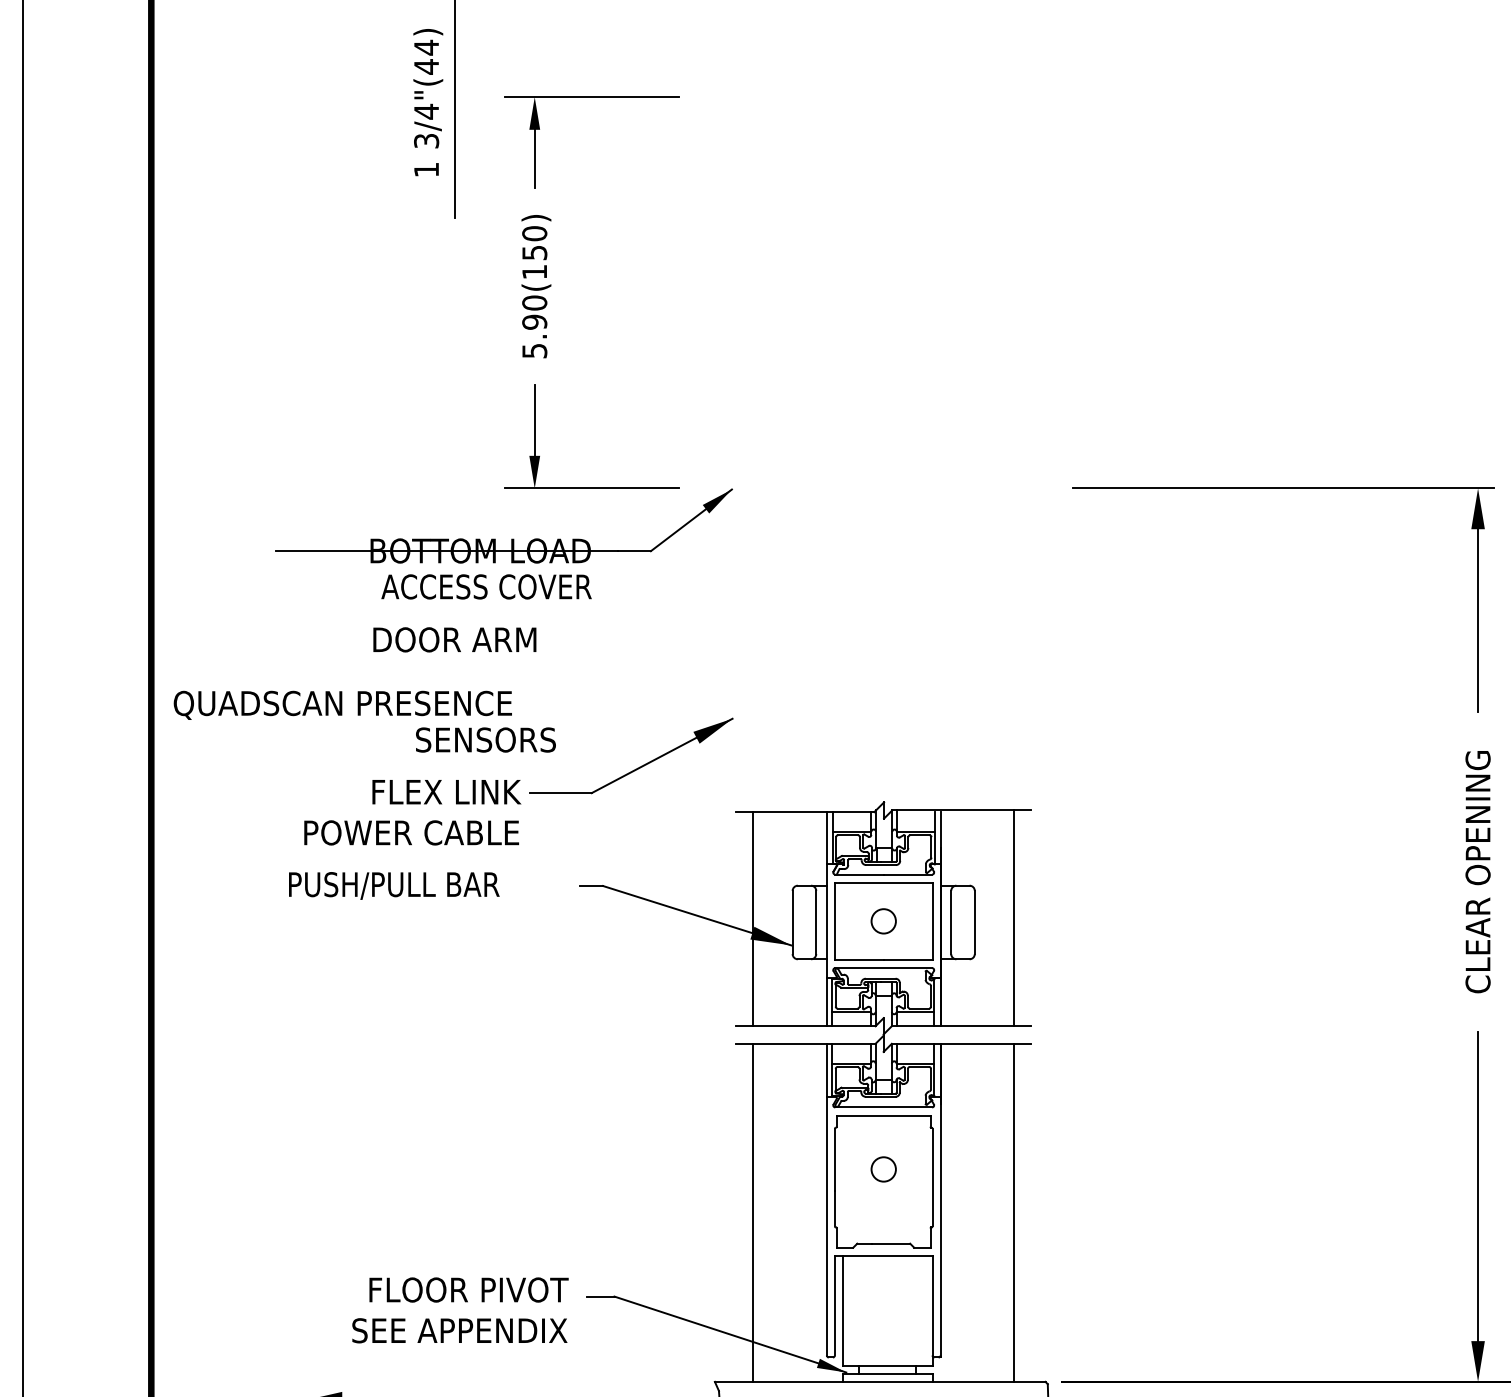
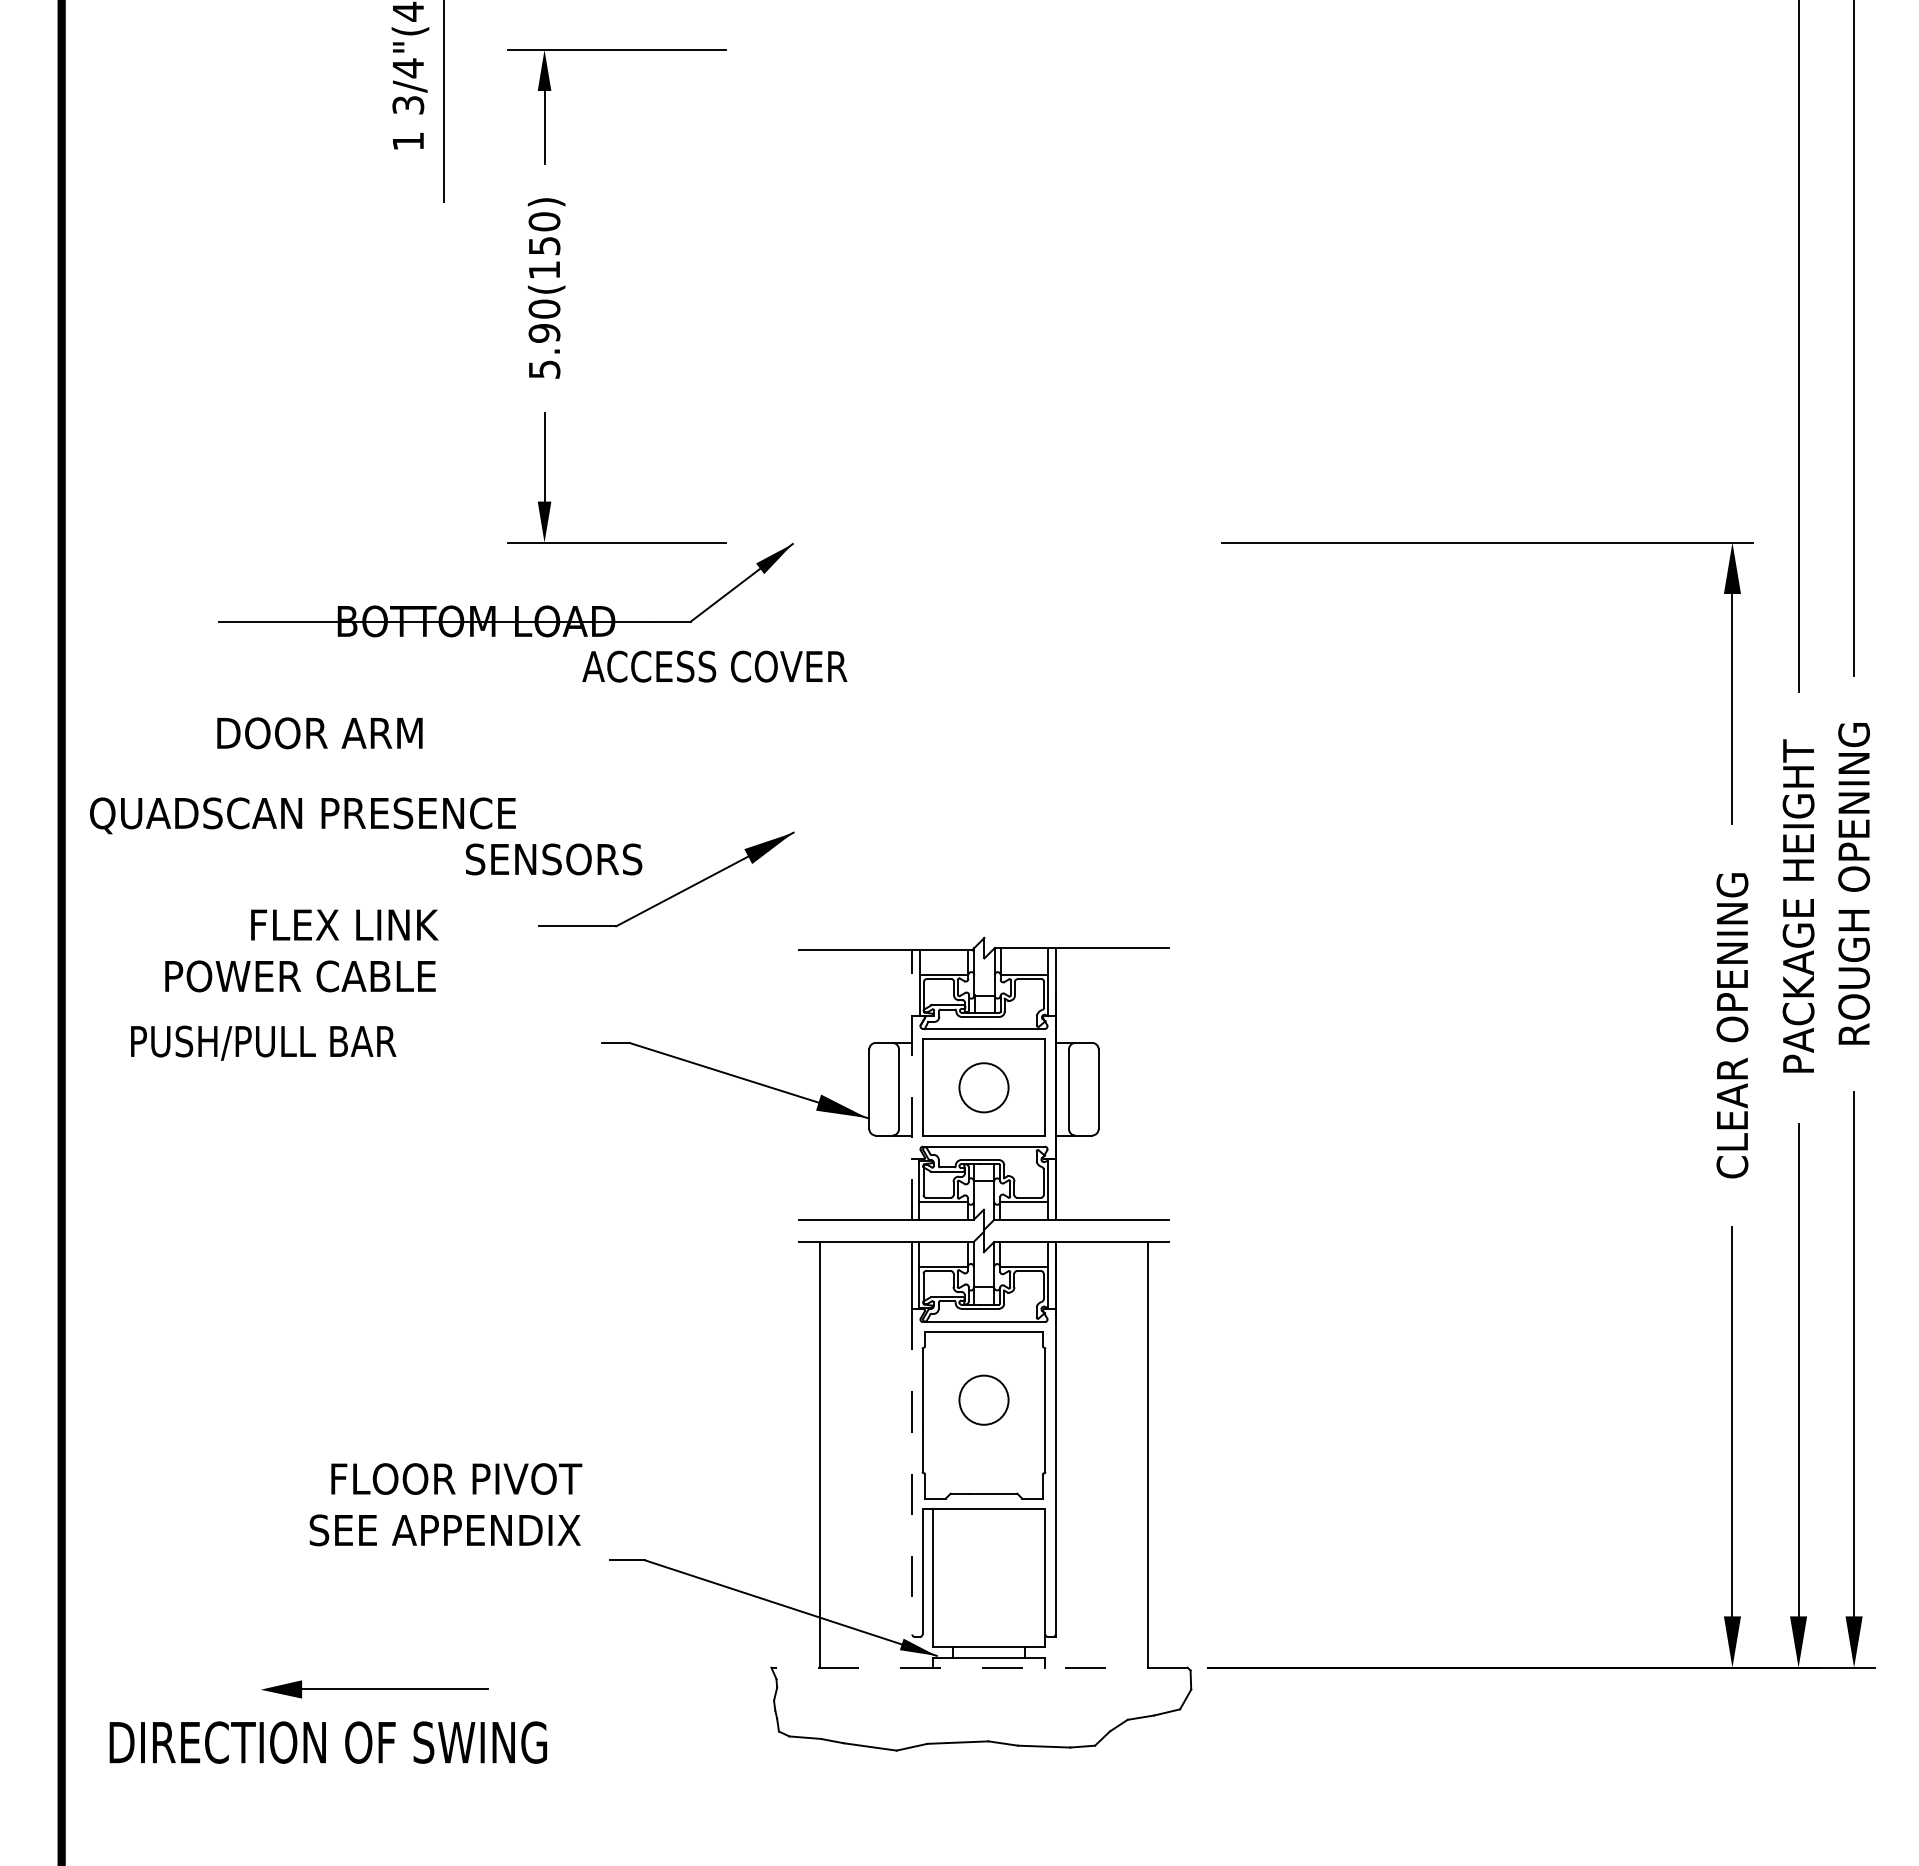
text: (486, 586) -> (714, 666), moved
text: (454, 640) -> (319, 733), moved
text: (486, 740) -> (554, 859), moved
text: (412, 812) -> (301, 950), moved
text: (394, 885) -> (263, 1042), moved
line: (1013, 917) -> (1147, 1083), removed
line: (753, 918) -> (819, 1084), removed
line: (826, 919) -> (912, 1085), solid -> dashed
circle: (883, 921) -> (983, 1087), size x1.6
circle: (883, 1168) -> (983, 1399), size x1.6
line: (826, 1226) -> (912, 1471), solid -> dashed
text: (460, 1310) -> (445, 1504), moved
line: (880, 1381) -> (979, 1667), solid -> dashed

